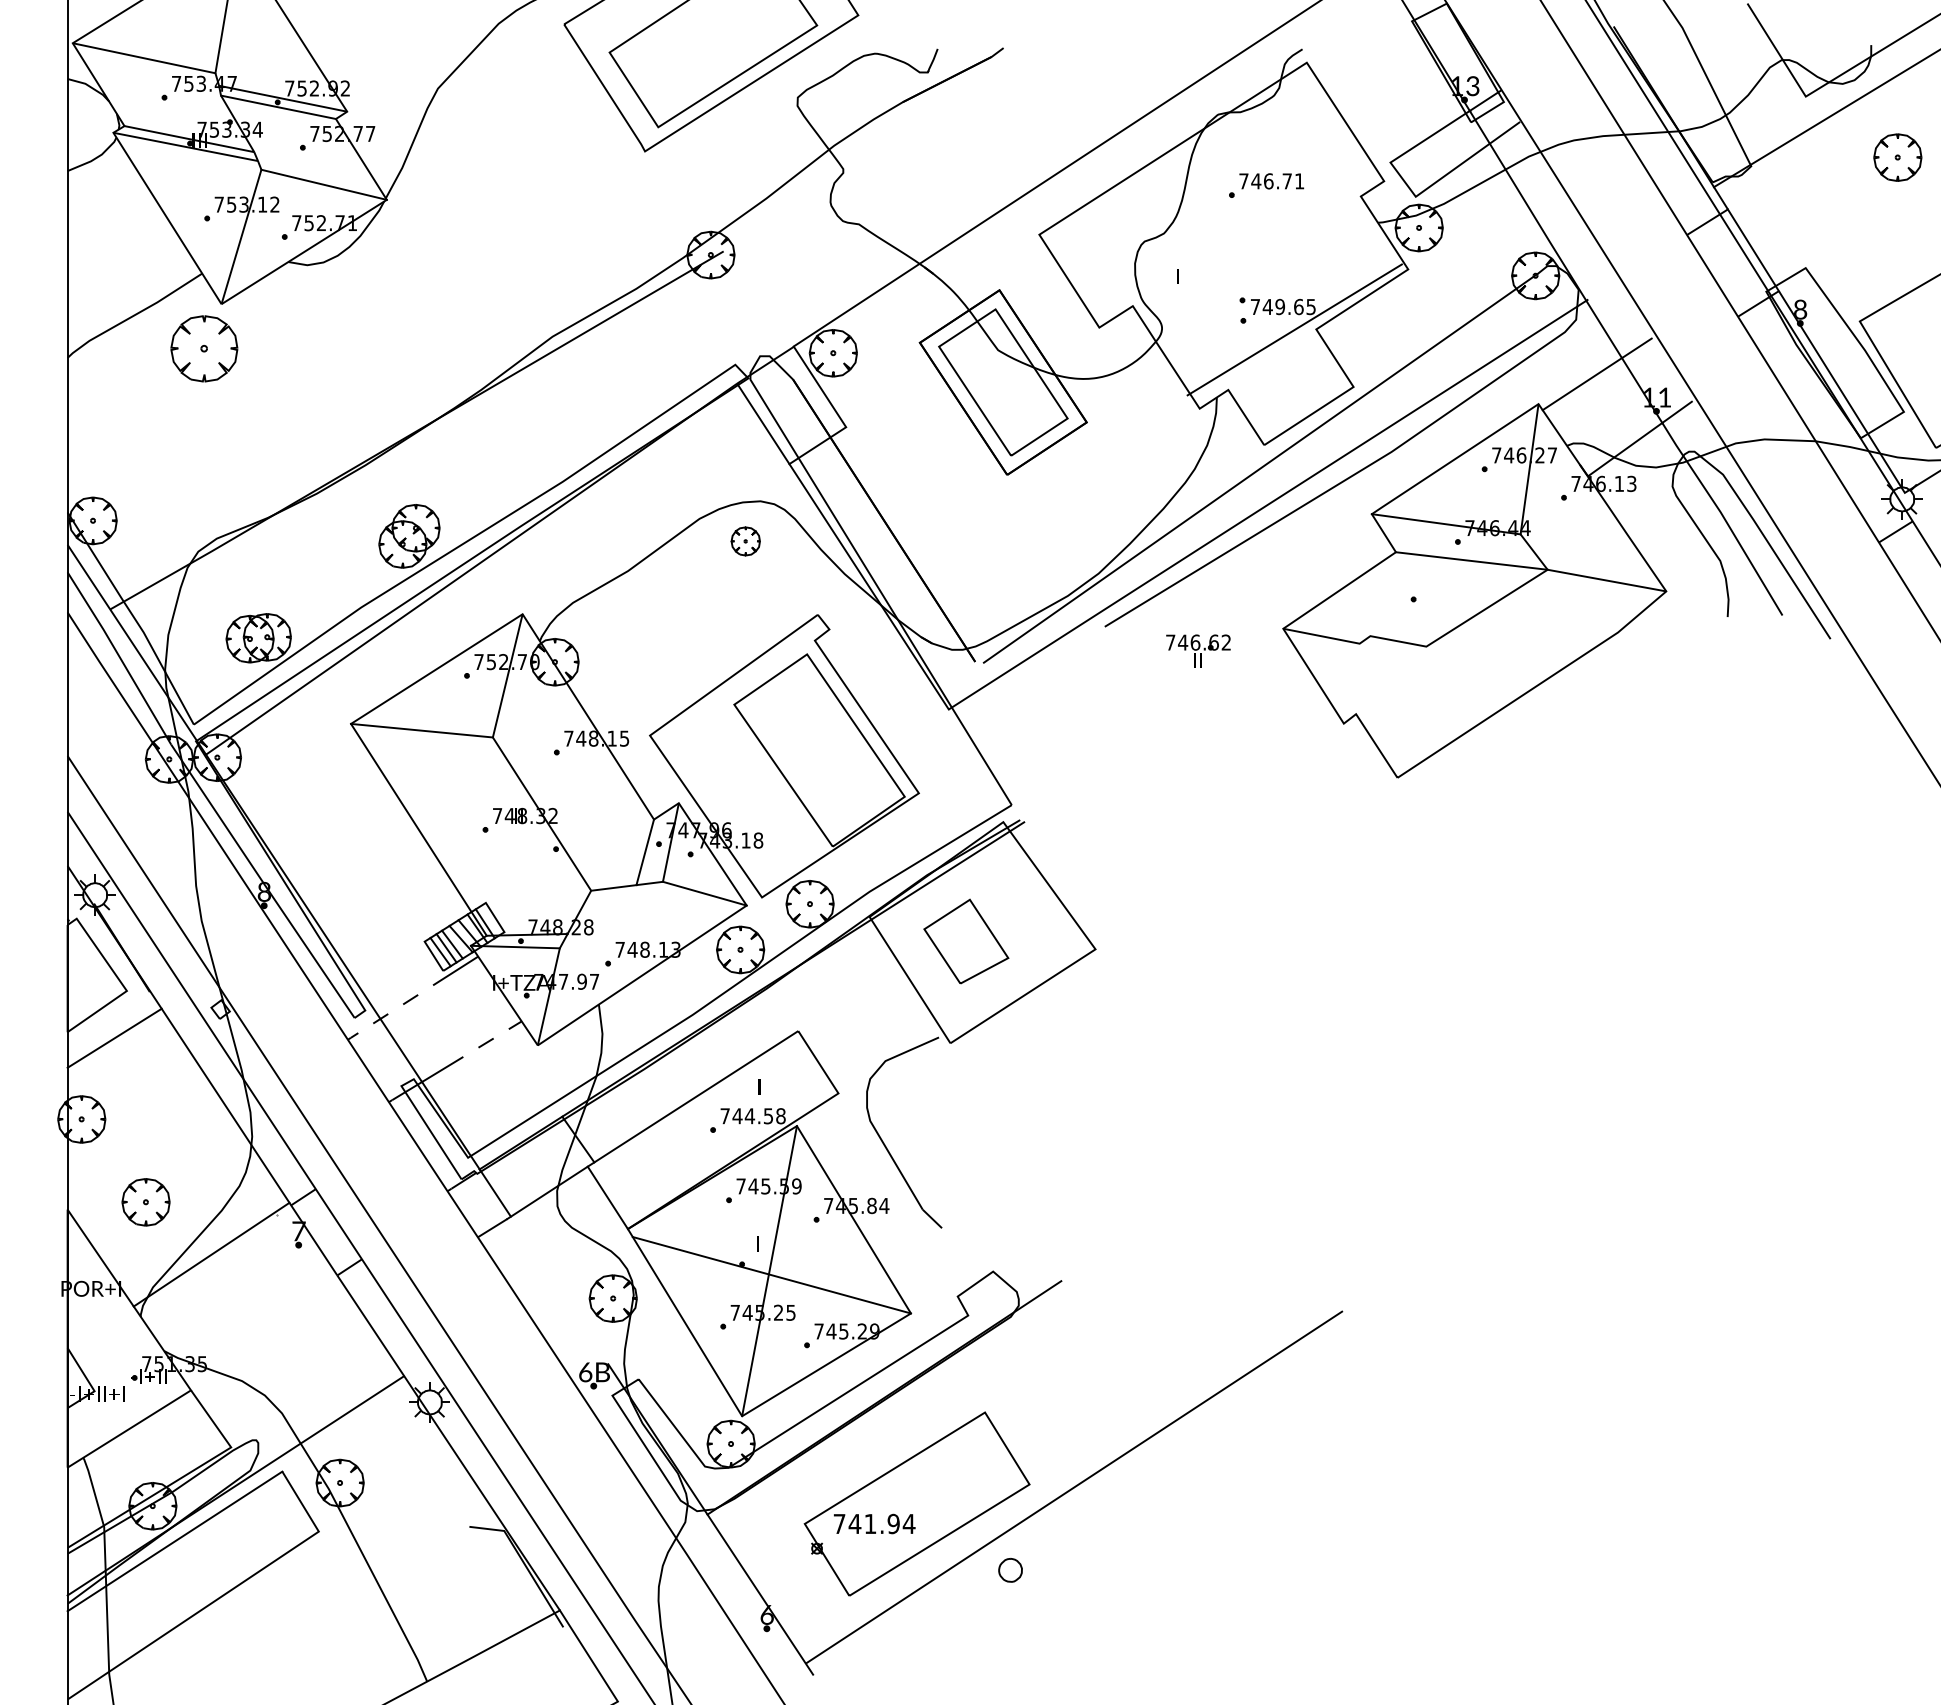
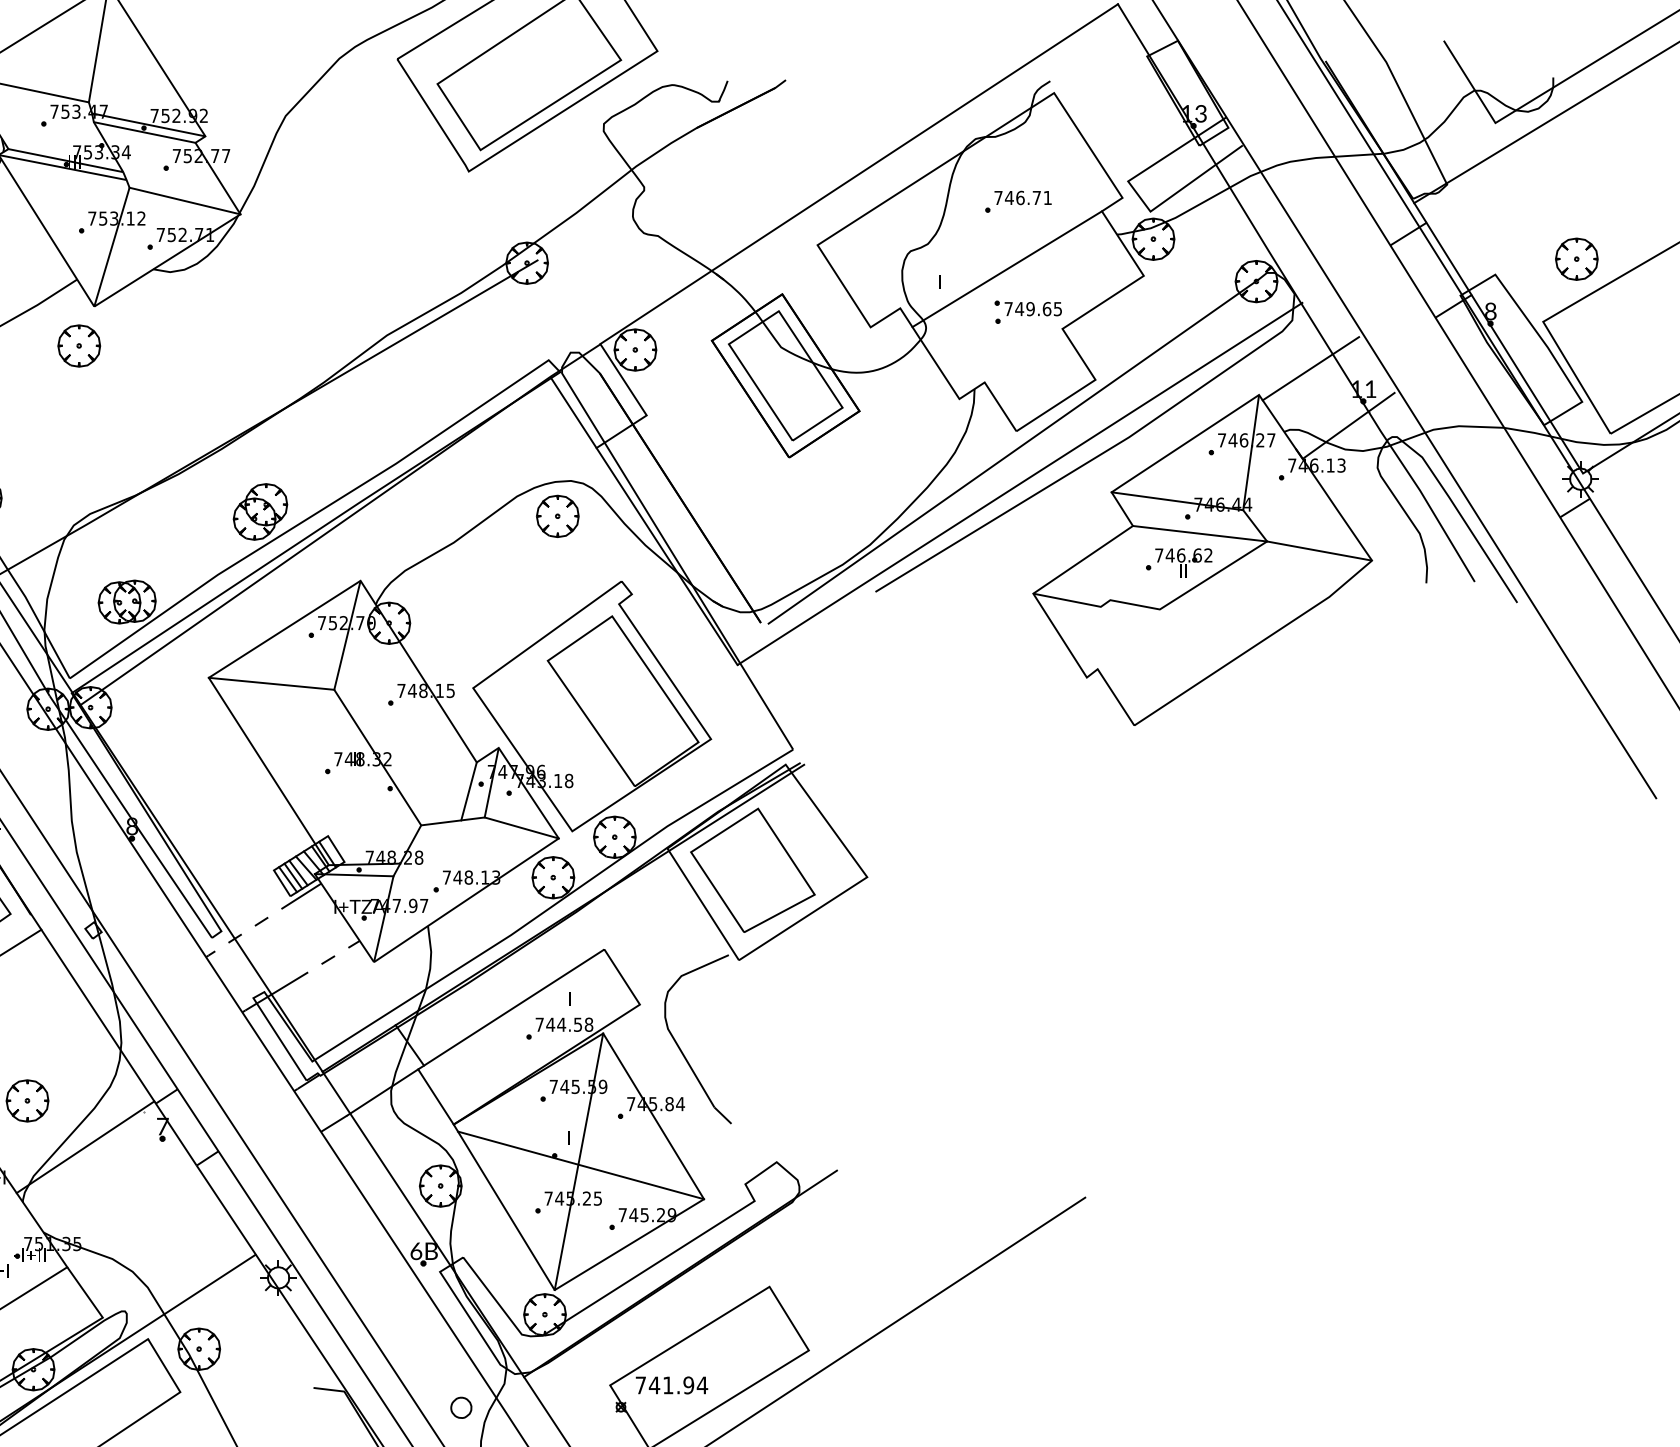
part: (1897, 157) -> (1576, 259), moved
line: (1294, 329) -> (1006, 268), moved
part: (204, 348) -> (79, 345), size x0.71
part: (745, 541) -> (557, 516), size x1.67
part: (1198, 650) -> (1183, 562), moved
part: (966, 941) -> (753, 870), size x1.67
line: (559, 1290) -> (393, 1178), added
part: (1010, 1570) -> (461, 1407), moved

